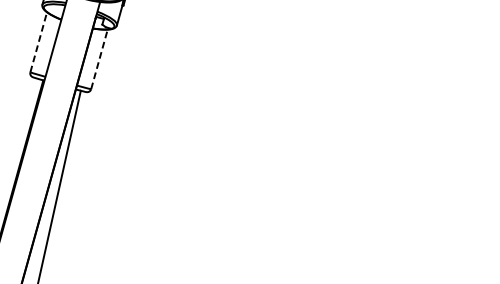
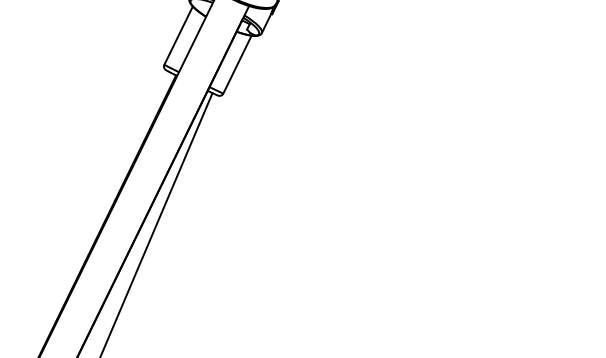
line: (38, 42) -> (178, 35), dashed -> solid
line: (99, 59) -> (237, 64), dashed -> solid

